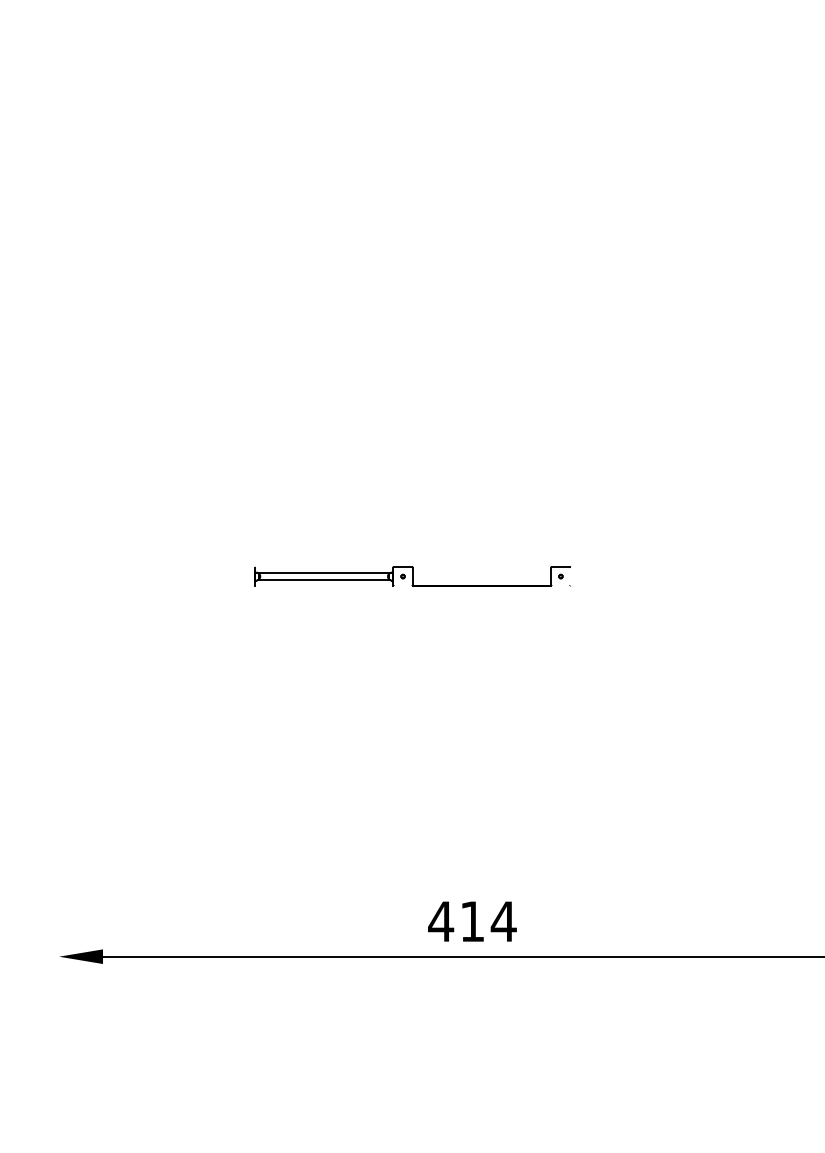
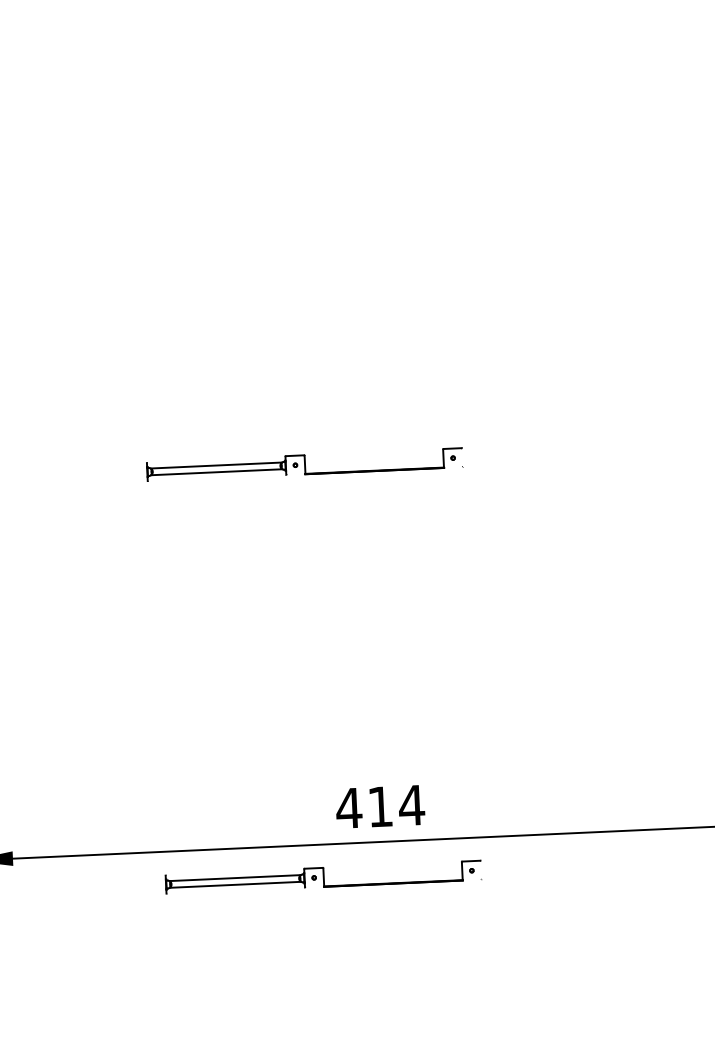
part: (412, 989) -> (323, 877), added

